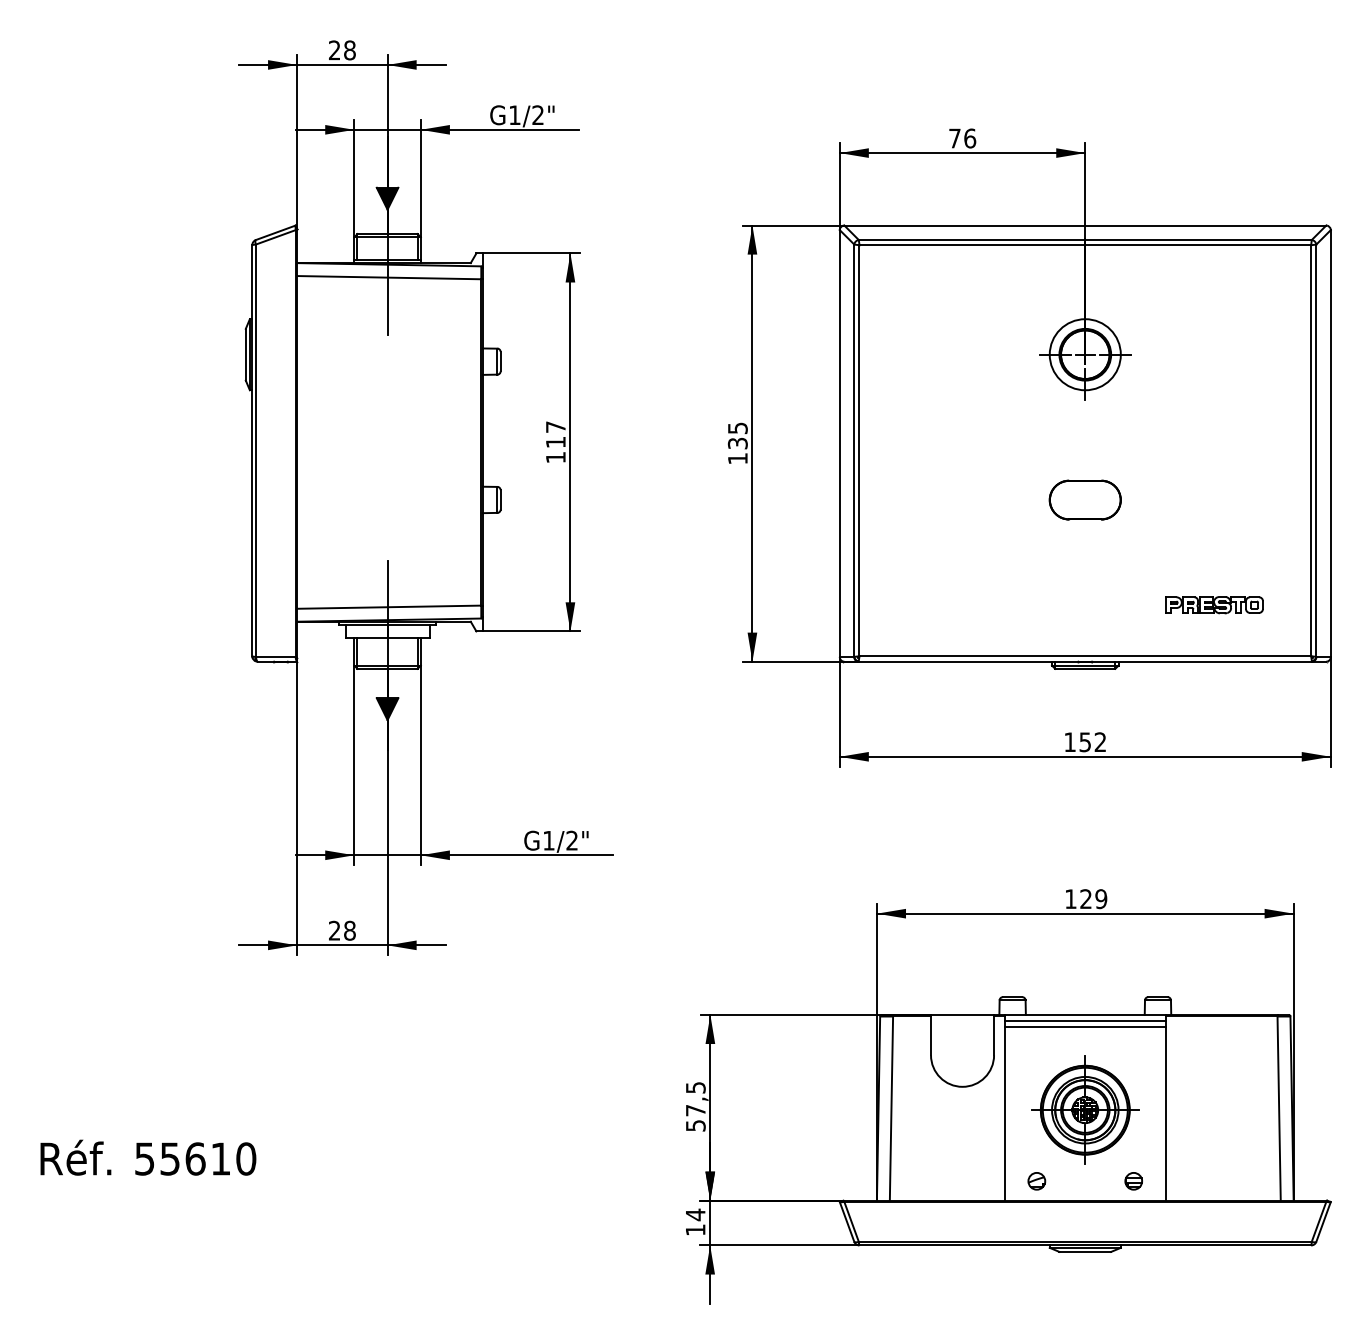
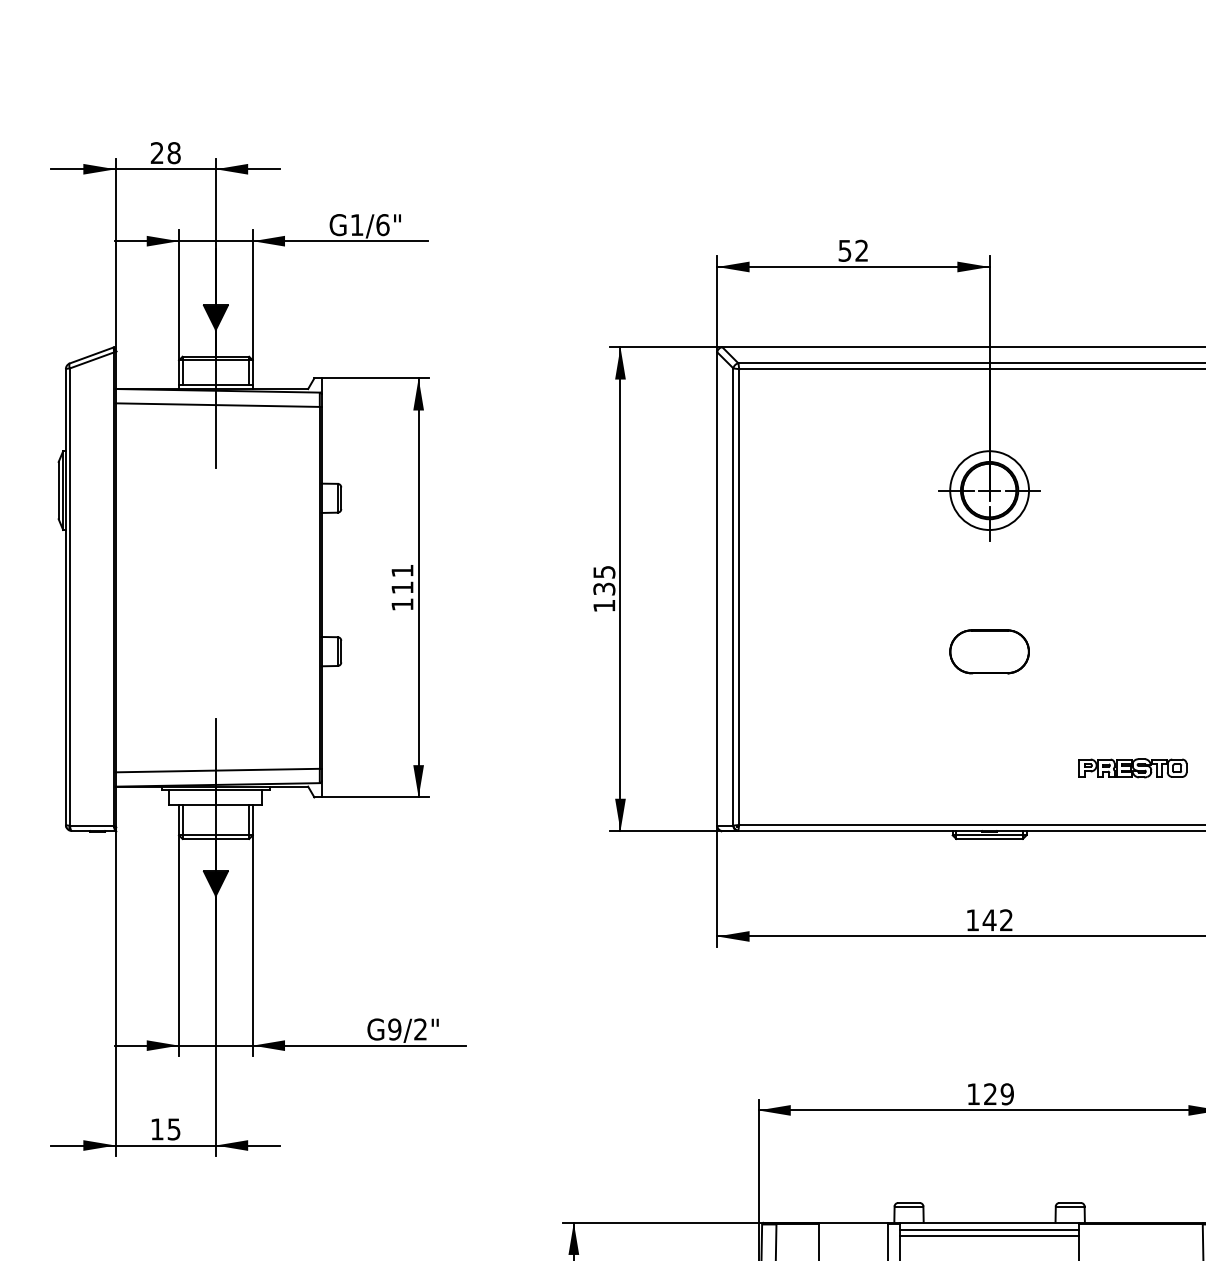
text: (538, 115) -> (383, 225), G1/2" -> G1/6"
text: (962, 138) -> (853, 250), 76 -> 52
text: (555, 426) -> (402, 570), 117 -> 111
text: (1085, 742) -> (989, 920), 152 -> 142
text: (548, 840) -> (394, 1029), G1/2" -> G9/2"
text: (342, 930) -> (165, 1129), 28 -> 15

